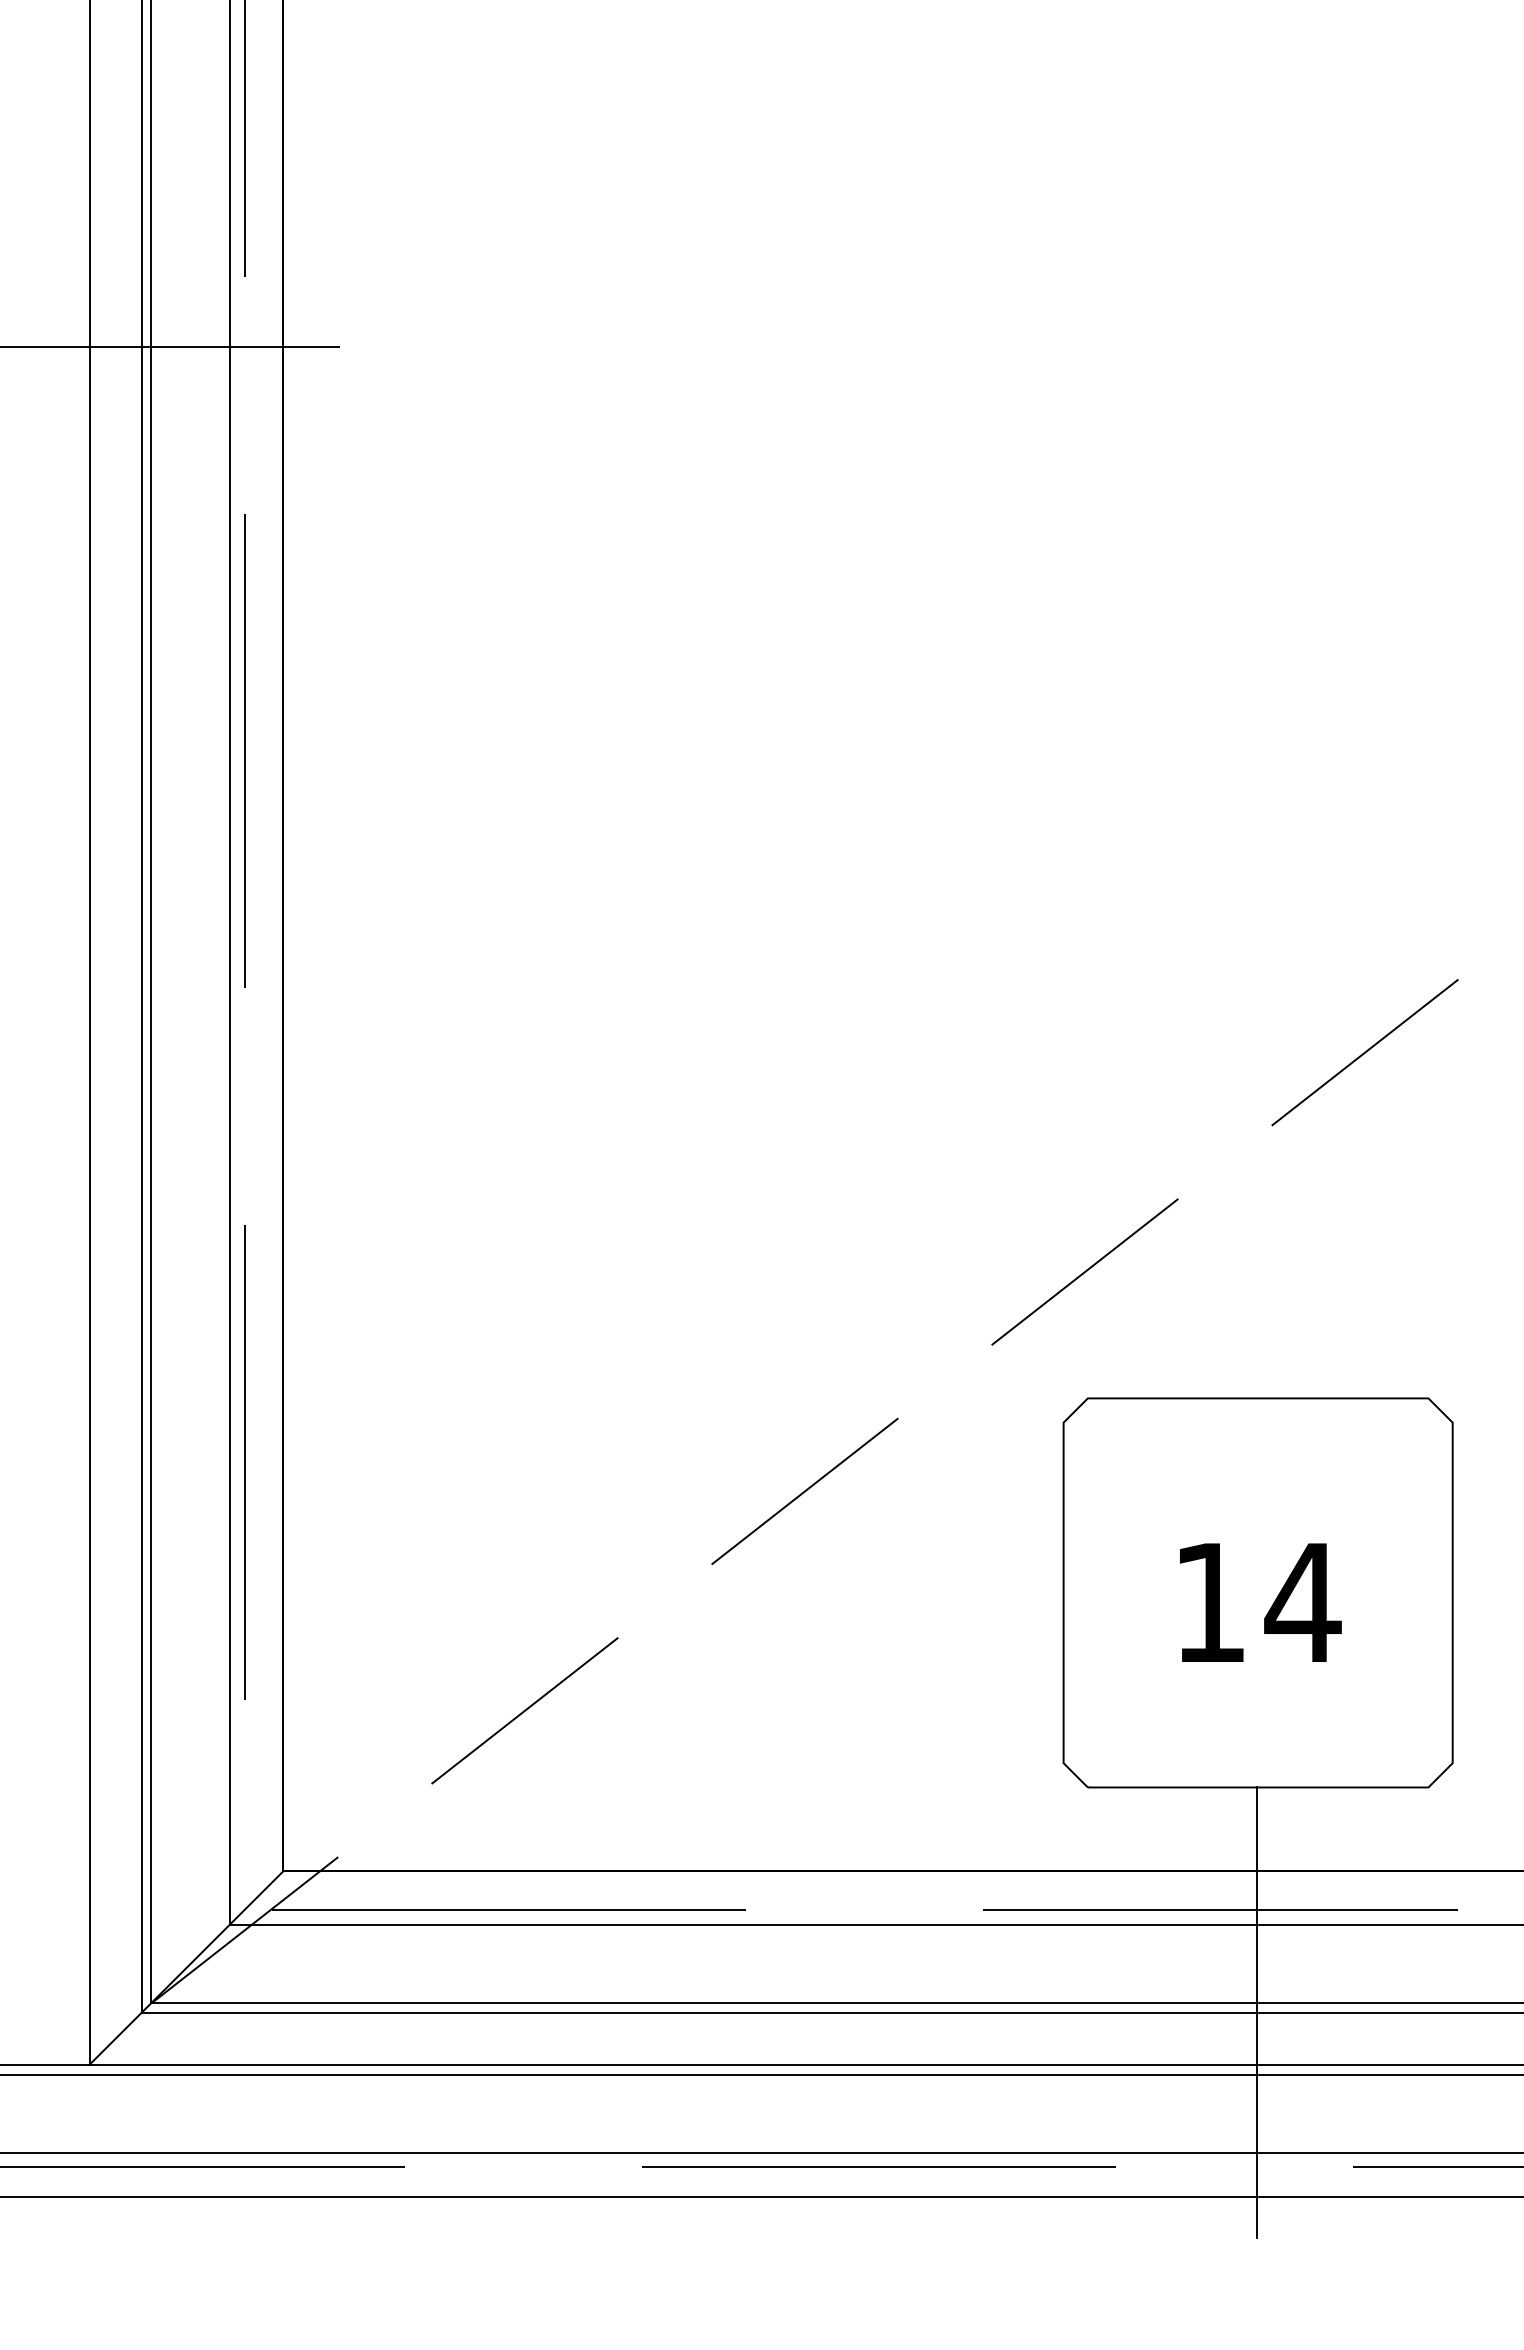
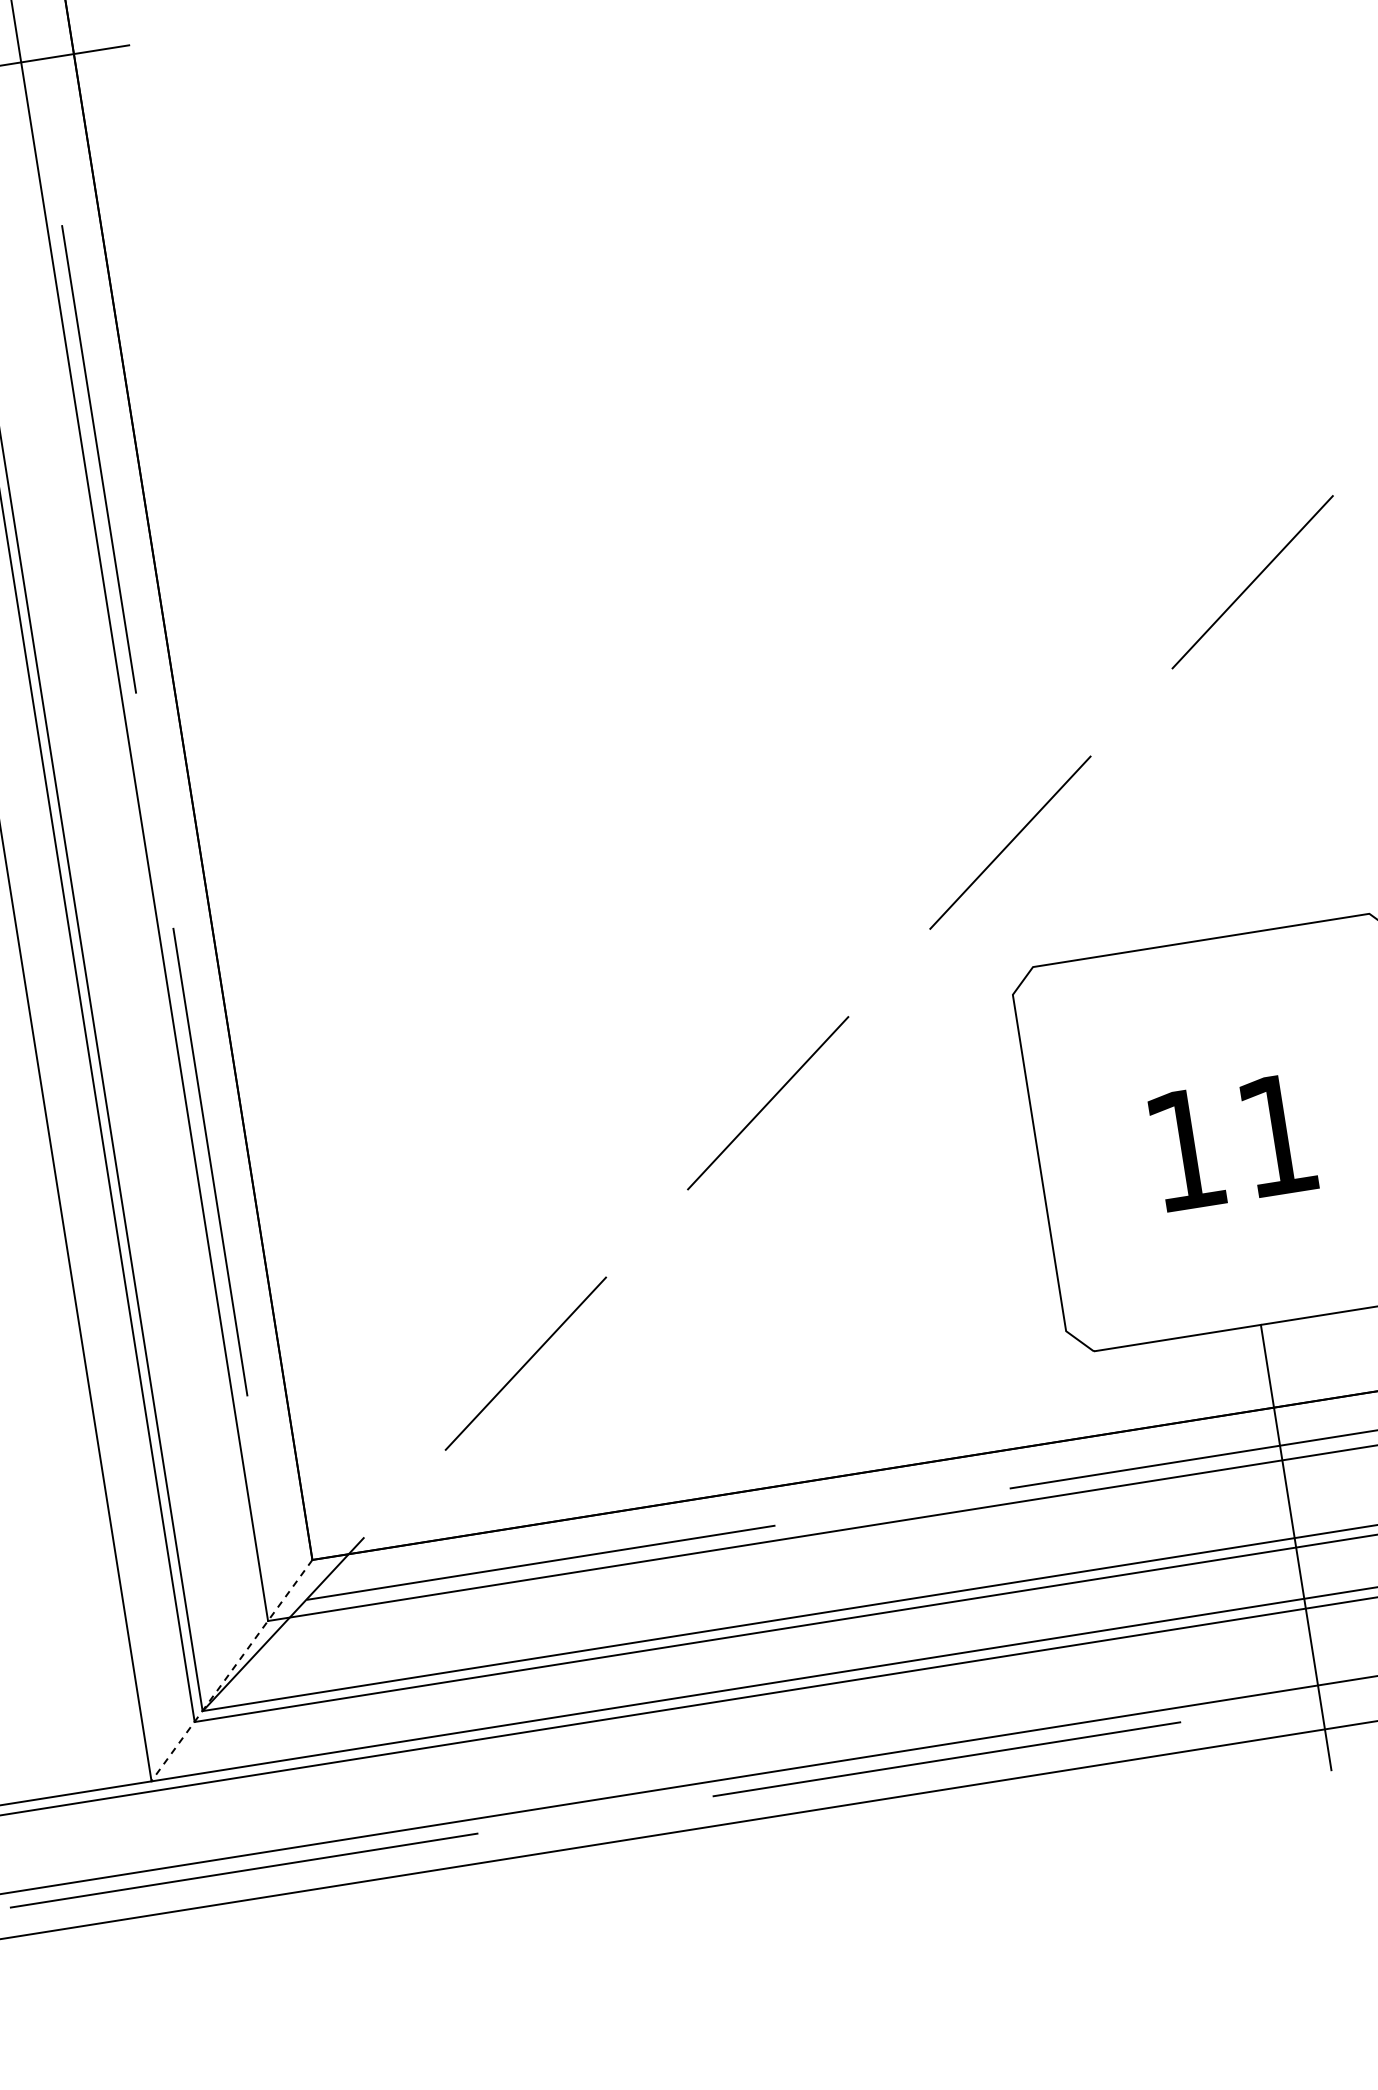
text: (1302, 1602) -> (1276, 1135), 14 -> 11
line: (186, 1968) -> (231, 1671), solid -> dashed

